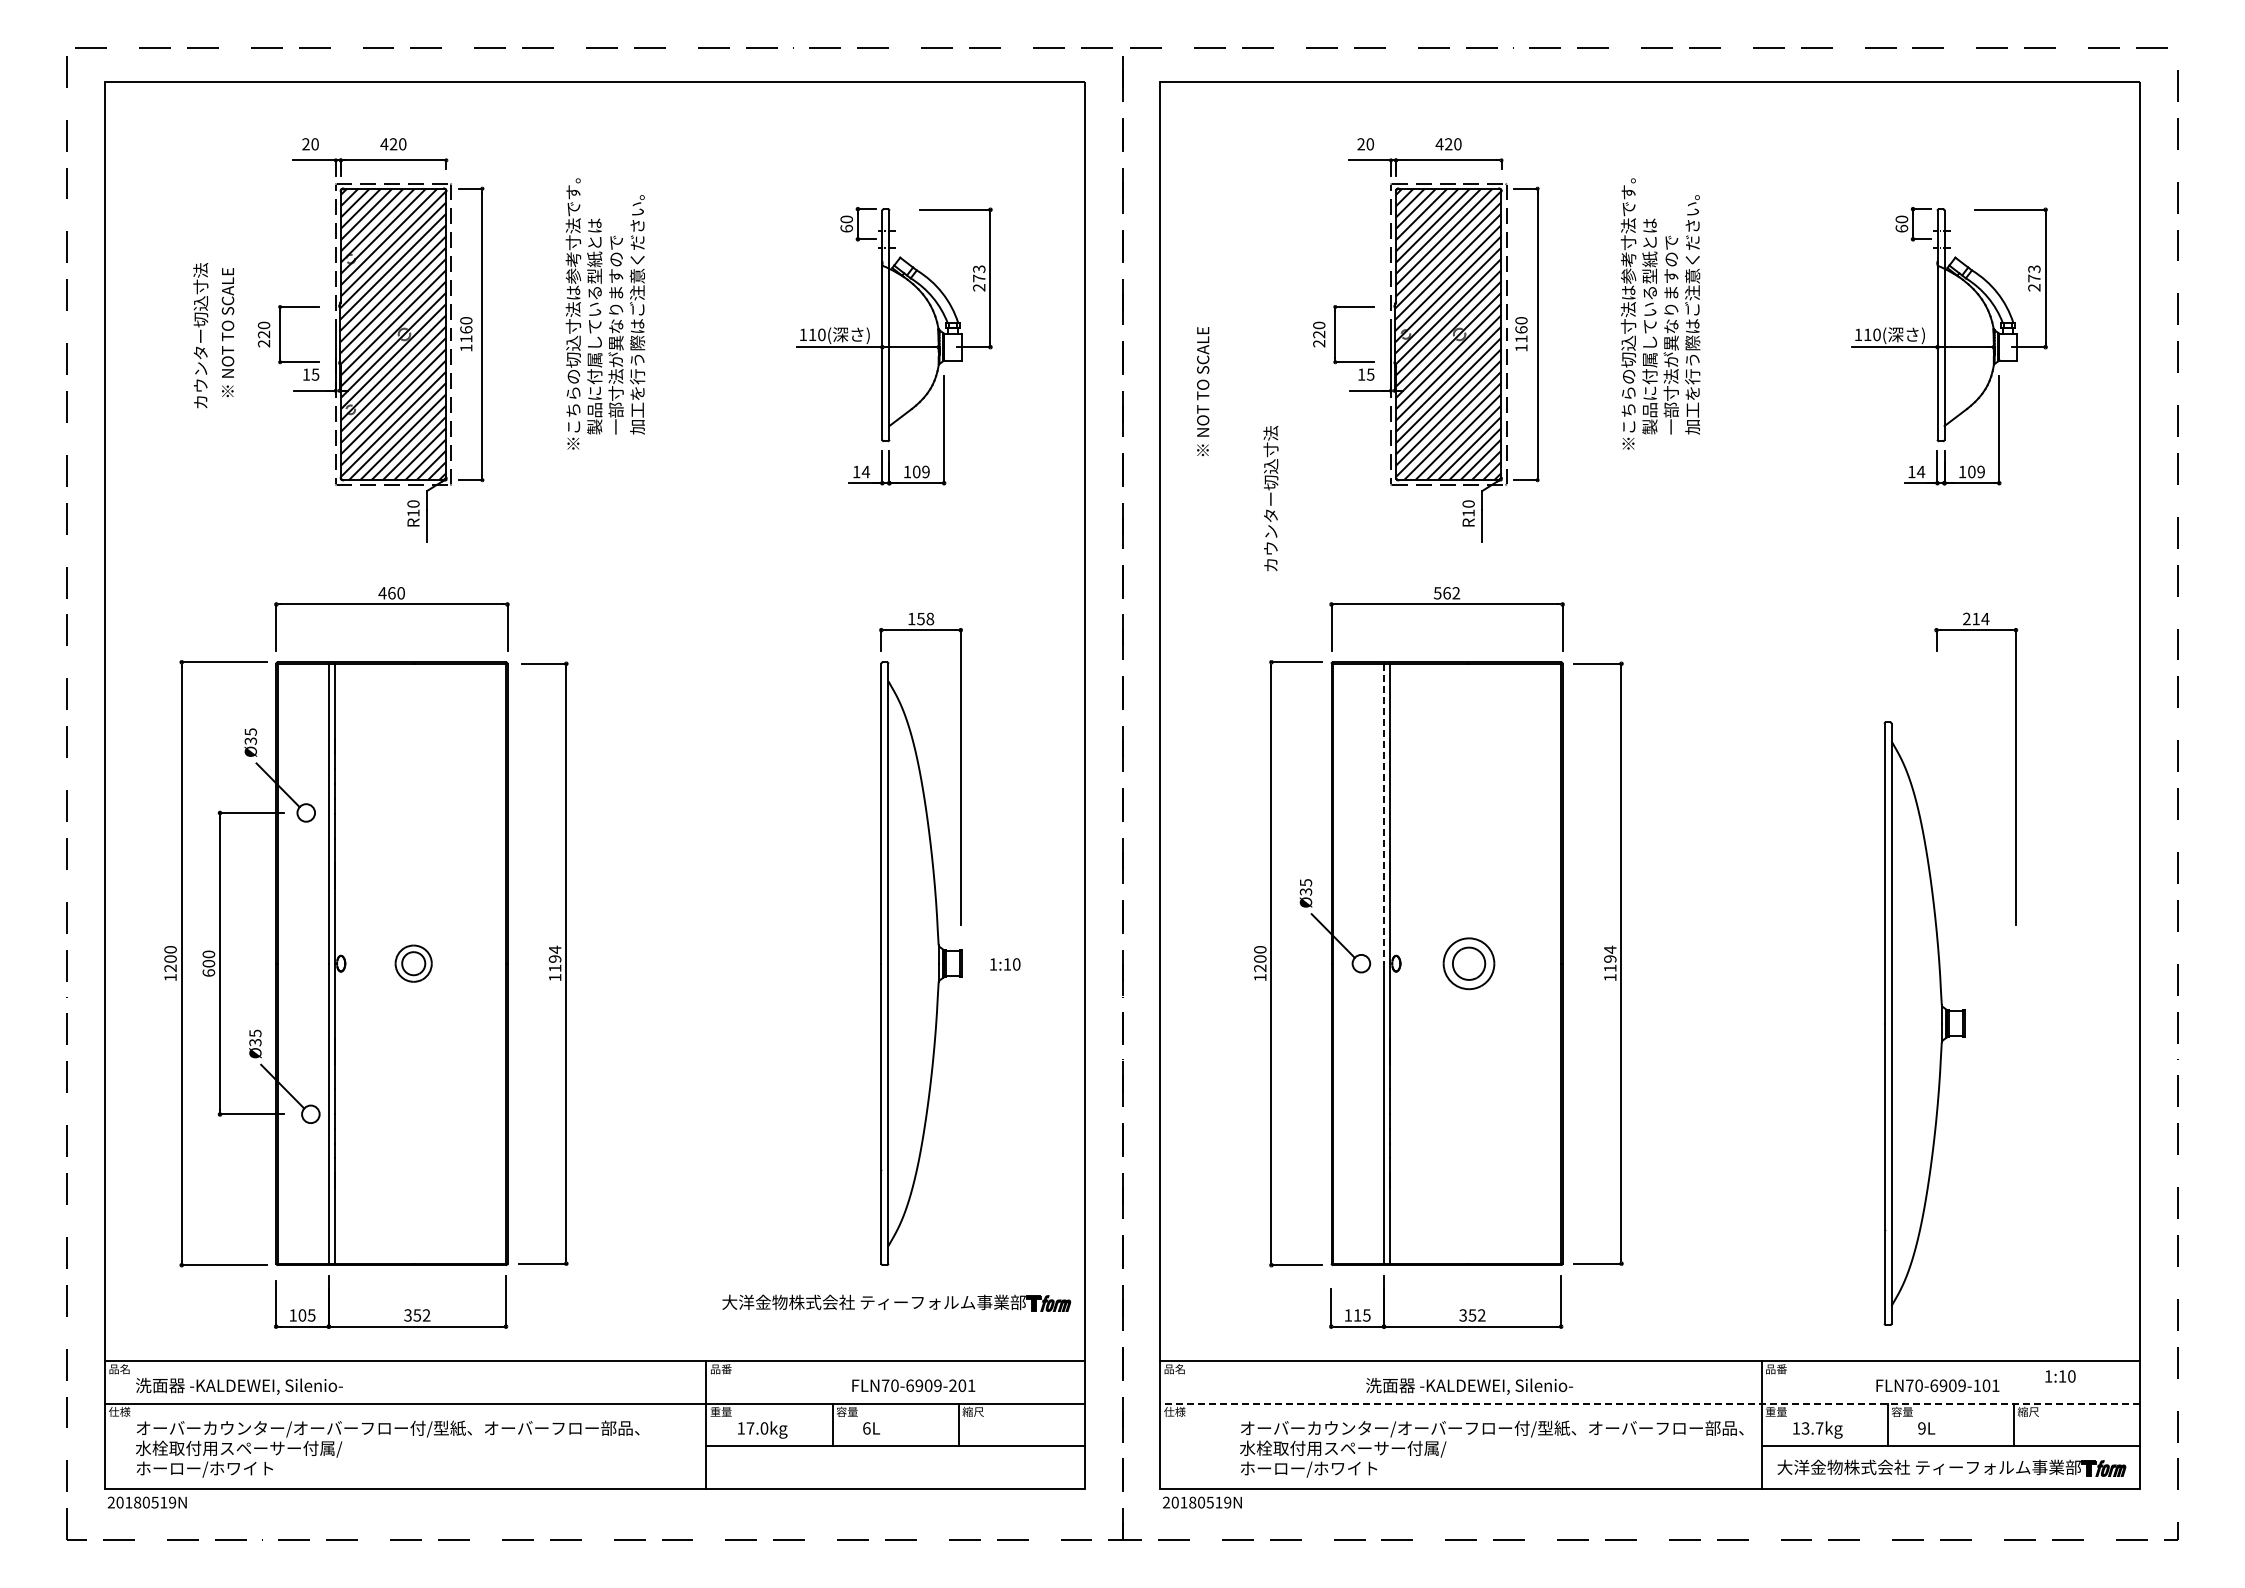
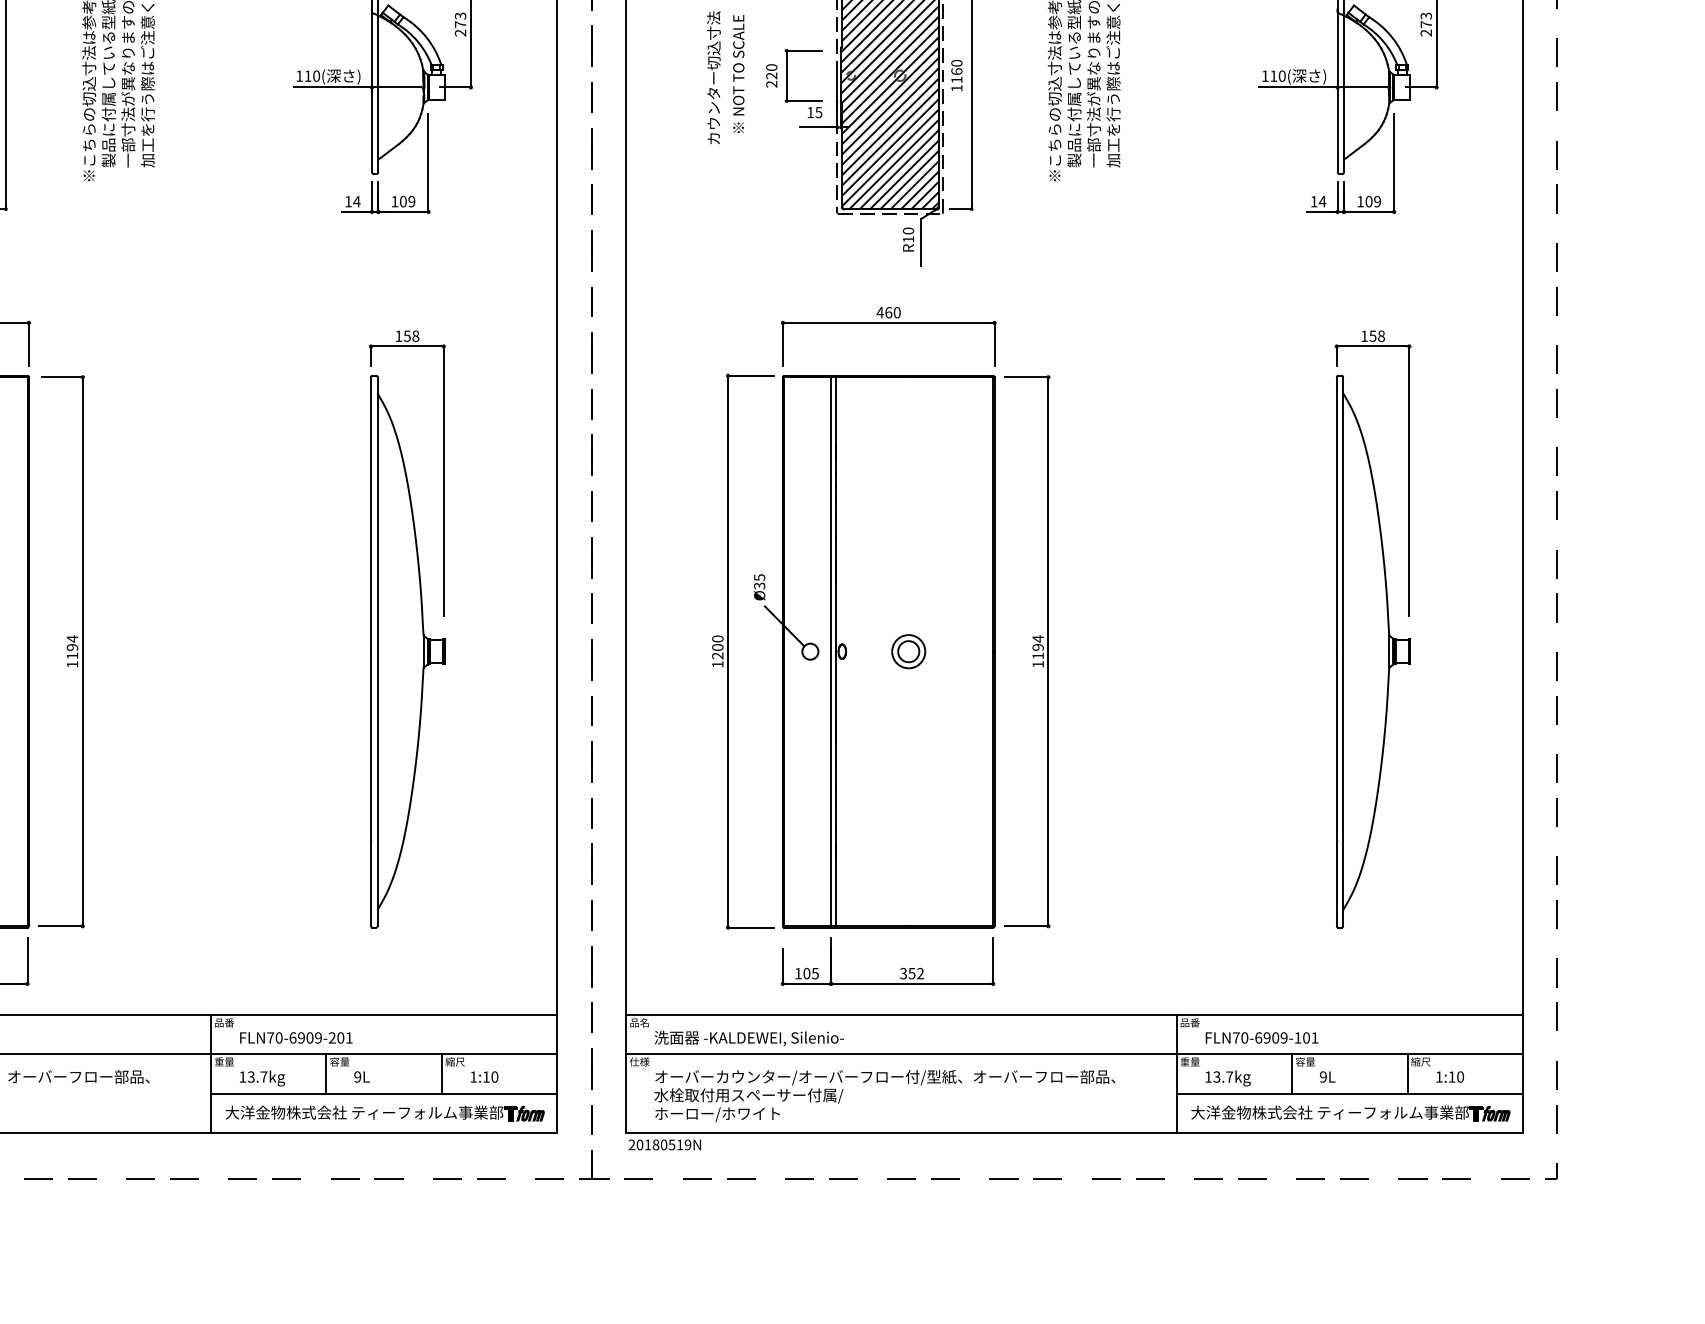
text: (1203, 391) -> (739, 74), moved
text: (1270, 498) -> (713, 77), moved
text: (1446, 593) -> (888, 312), 562 -> 460
text: (1976, 618) -> (1373, 335), 214 -> 158
line: (1384, 813) -> (831, 514), dashed -> solid
part: (1468, 963) -> (908, 651), size x0.71
text: (1005, 964) -> (484, 1077), moved
part: (1924, 1023) -> (1373, 651), moved
part: (896, 1302) -> (384, 1112), moved
text: (1357, 1315) -> (806, 973), 115 -> 105
text: (2060, 1376) -> (1450, 1077), moved
text: (913, 1385) -> (296, 1037), moved
text: (1937, 1385) -> (1261, 1037), moved
text: (1469, 1386) -> (749, 1038), moved
line: (1650, 1403) -> (1074, 1054), dashed -> solid
text: (757, 1428) -> (257, 1077), 17.0kg -> 13.7kg
text: (866, 1428) -> (357, 1077), 6L -> 9L
text: (1491, 1448) -> (884, 1095), moved

